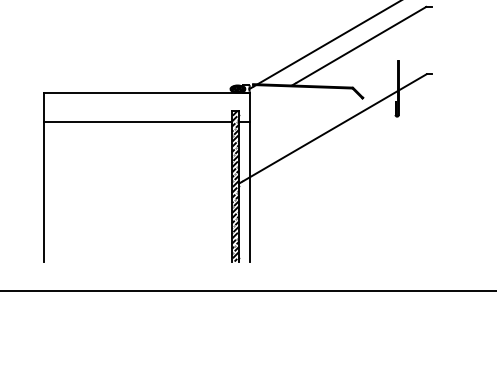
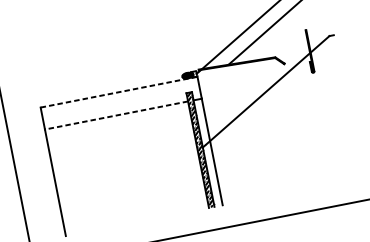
line: (146, 92) -> (118, 91), solid -> dashed
line: (137, 121) -> (116, 115), solid -> dashed

